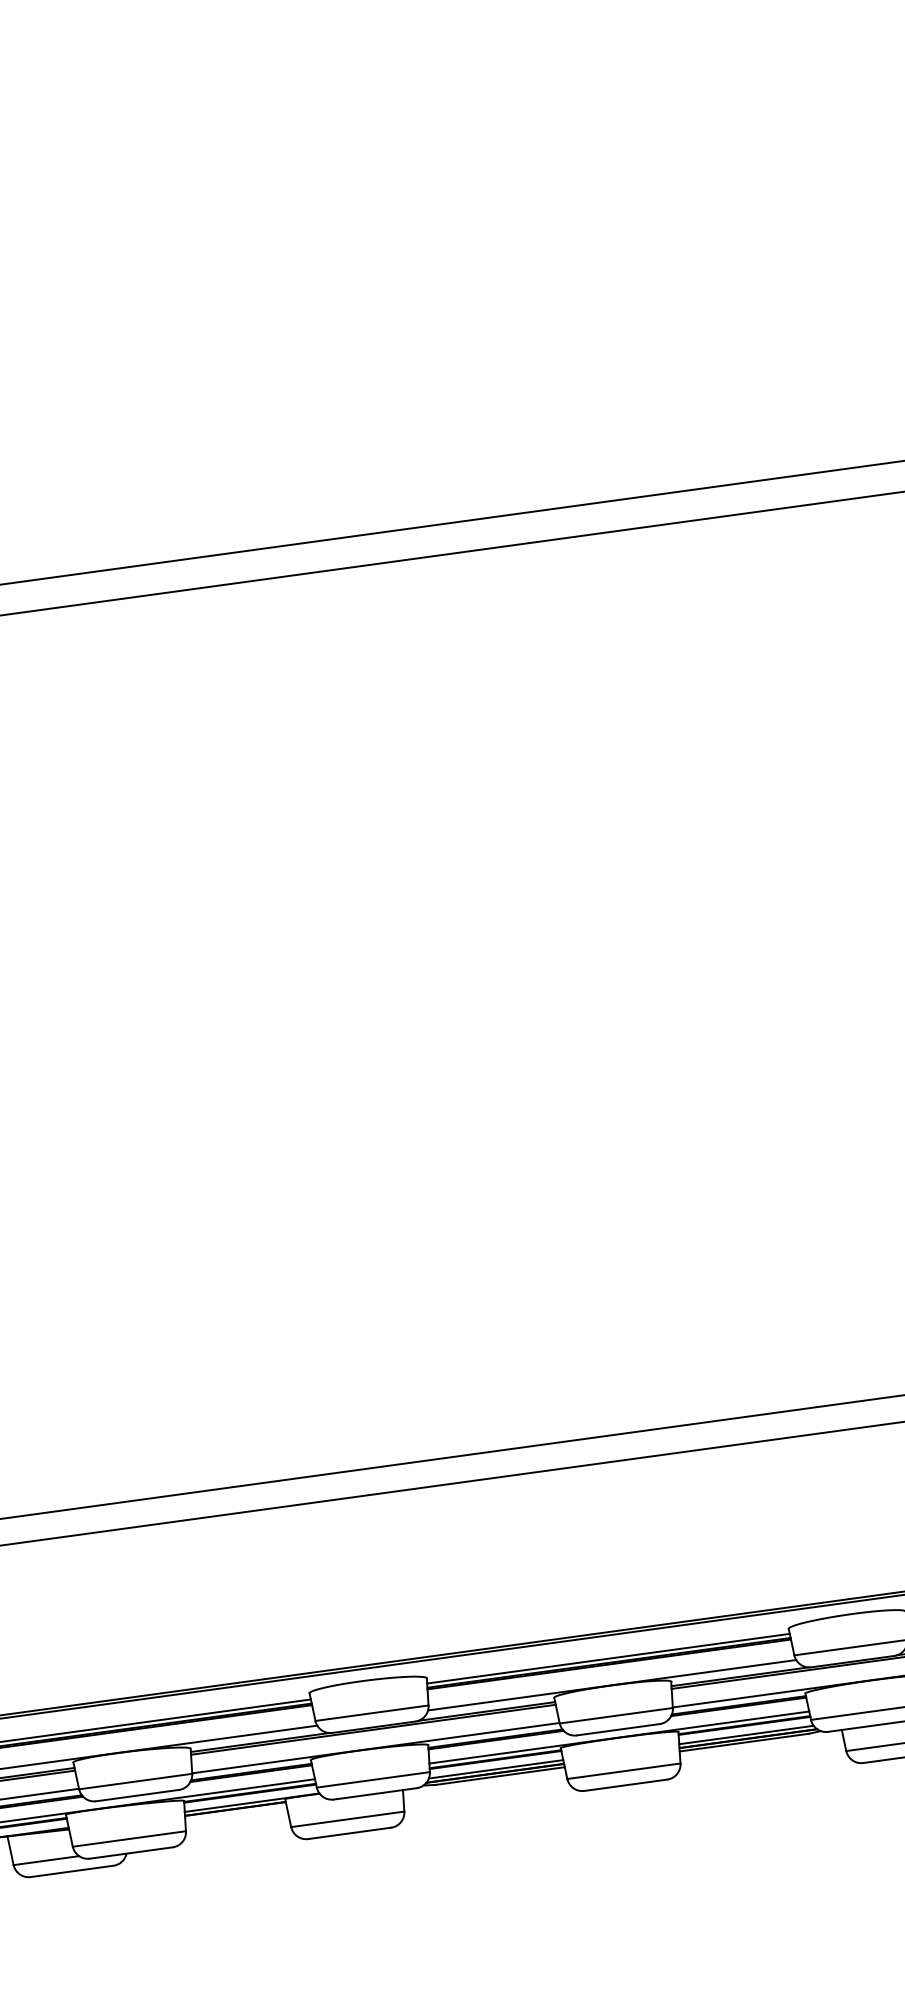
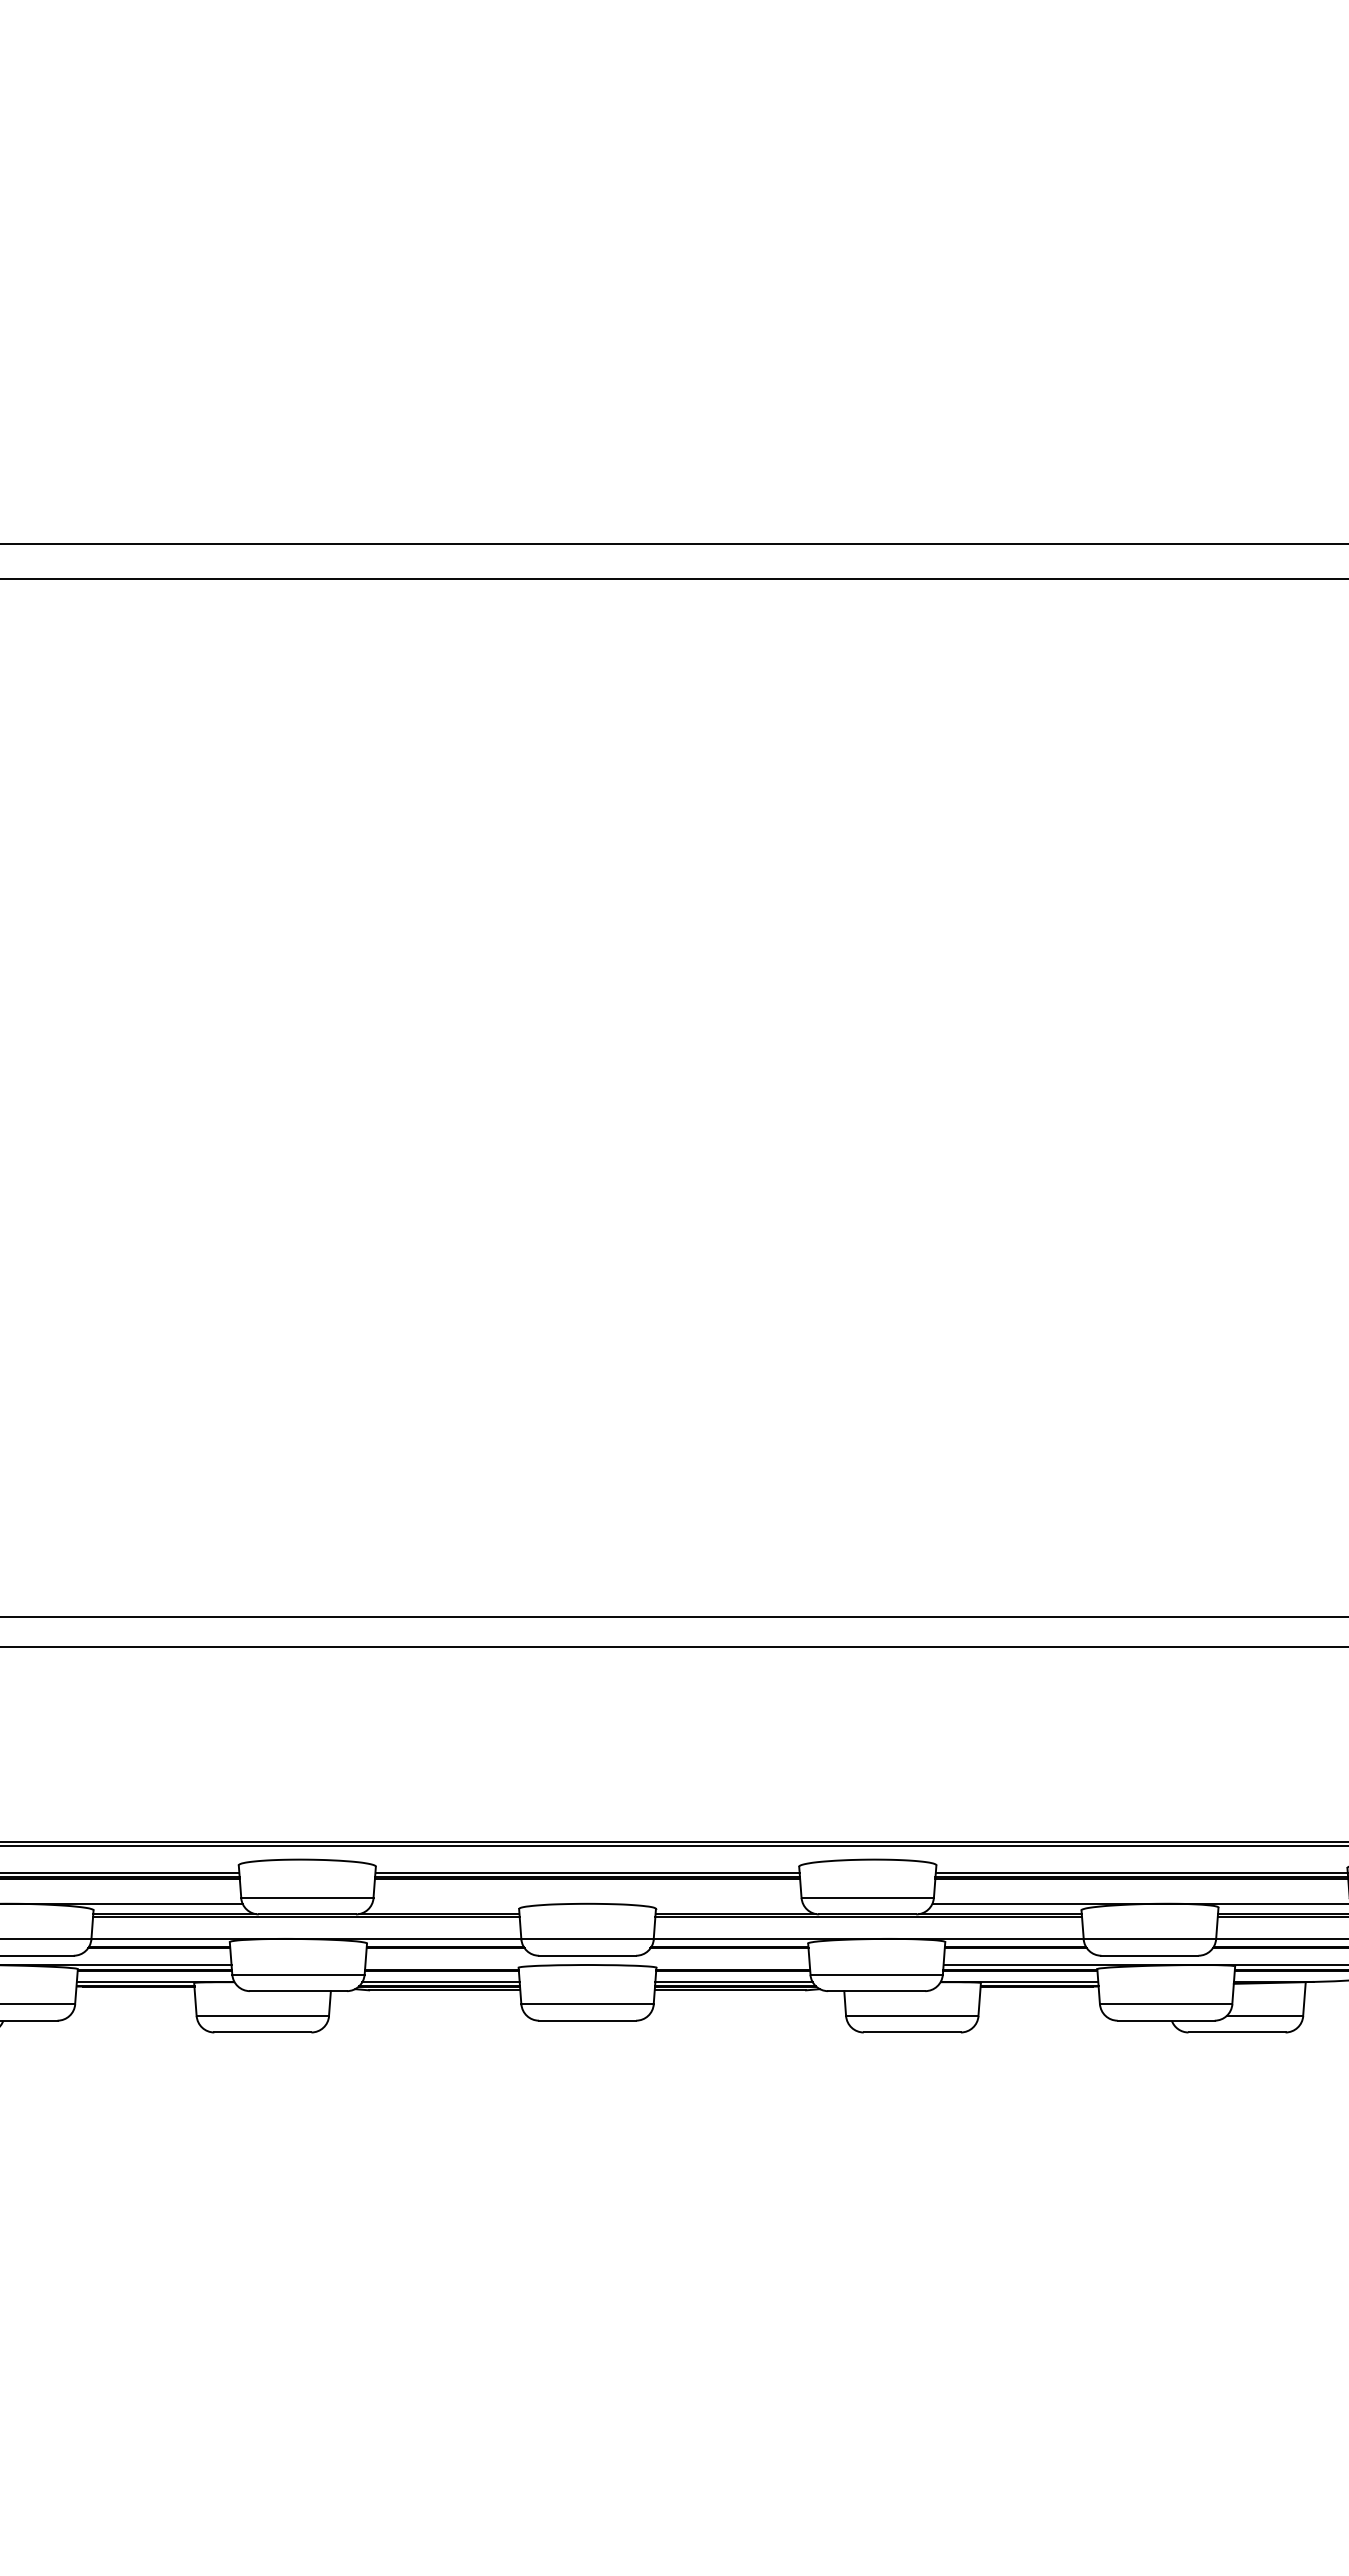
line: (612, 1685) -> (587, 1903), removed
line: (619, 1737) -> (587, 1964), removed

